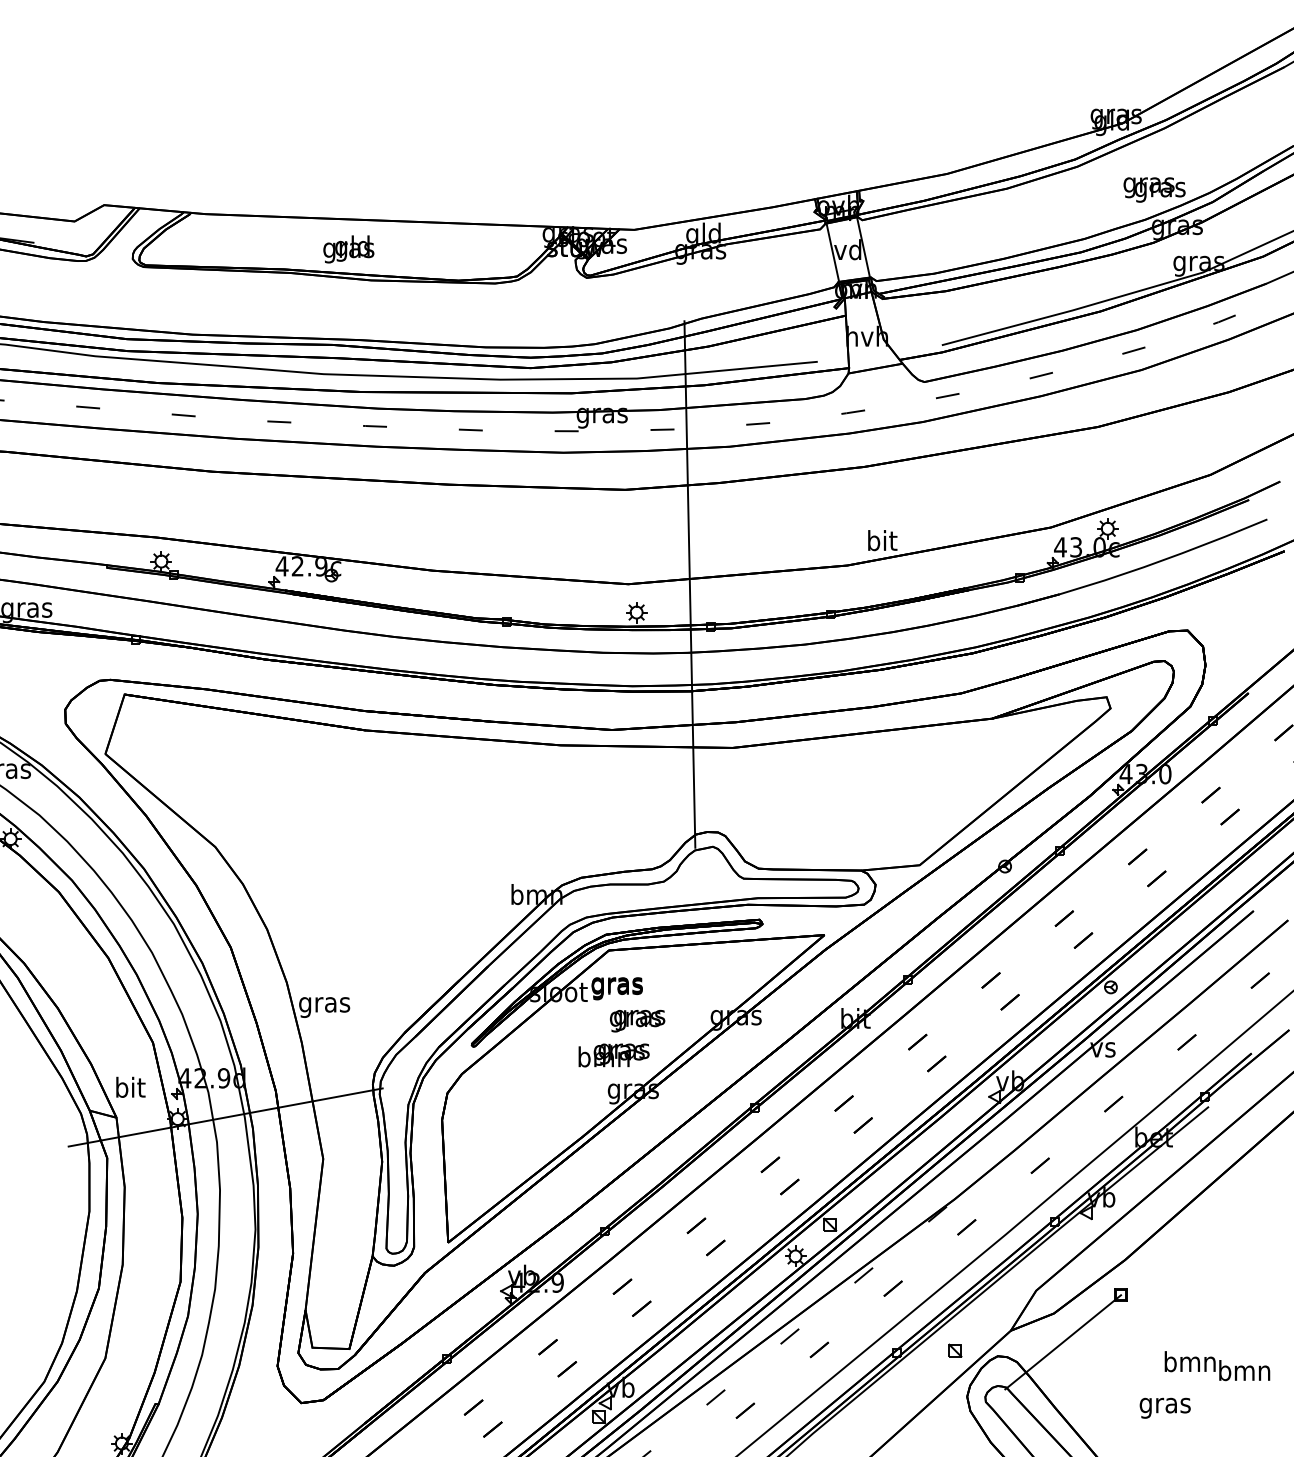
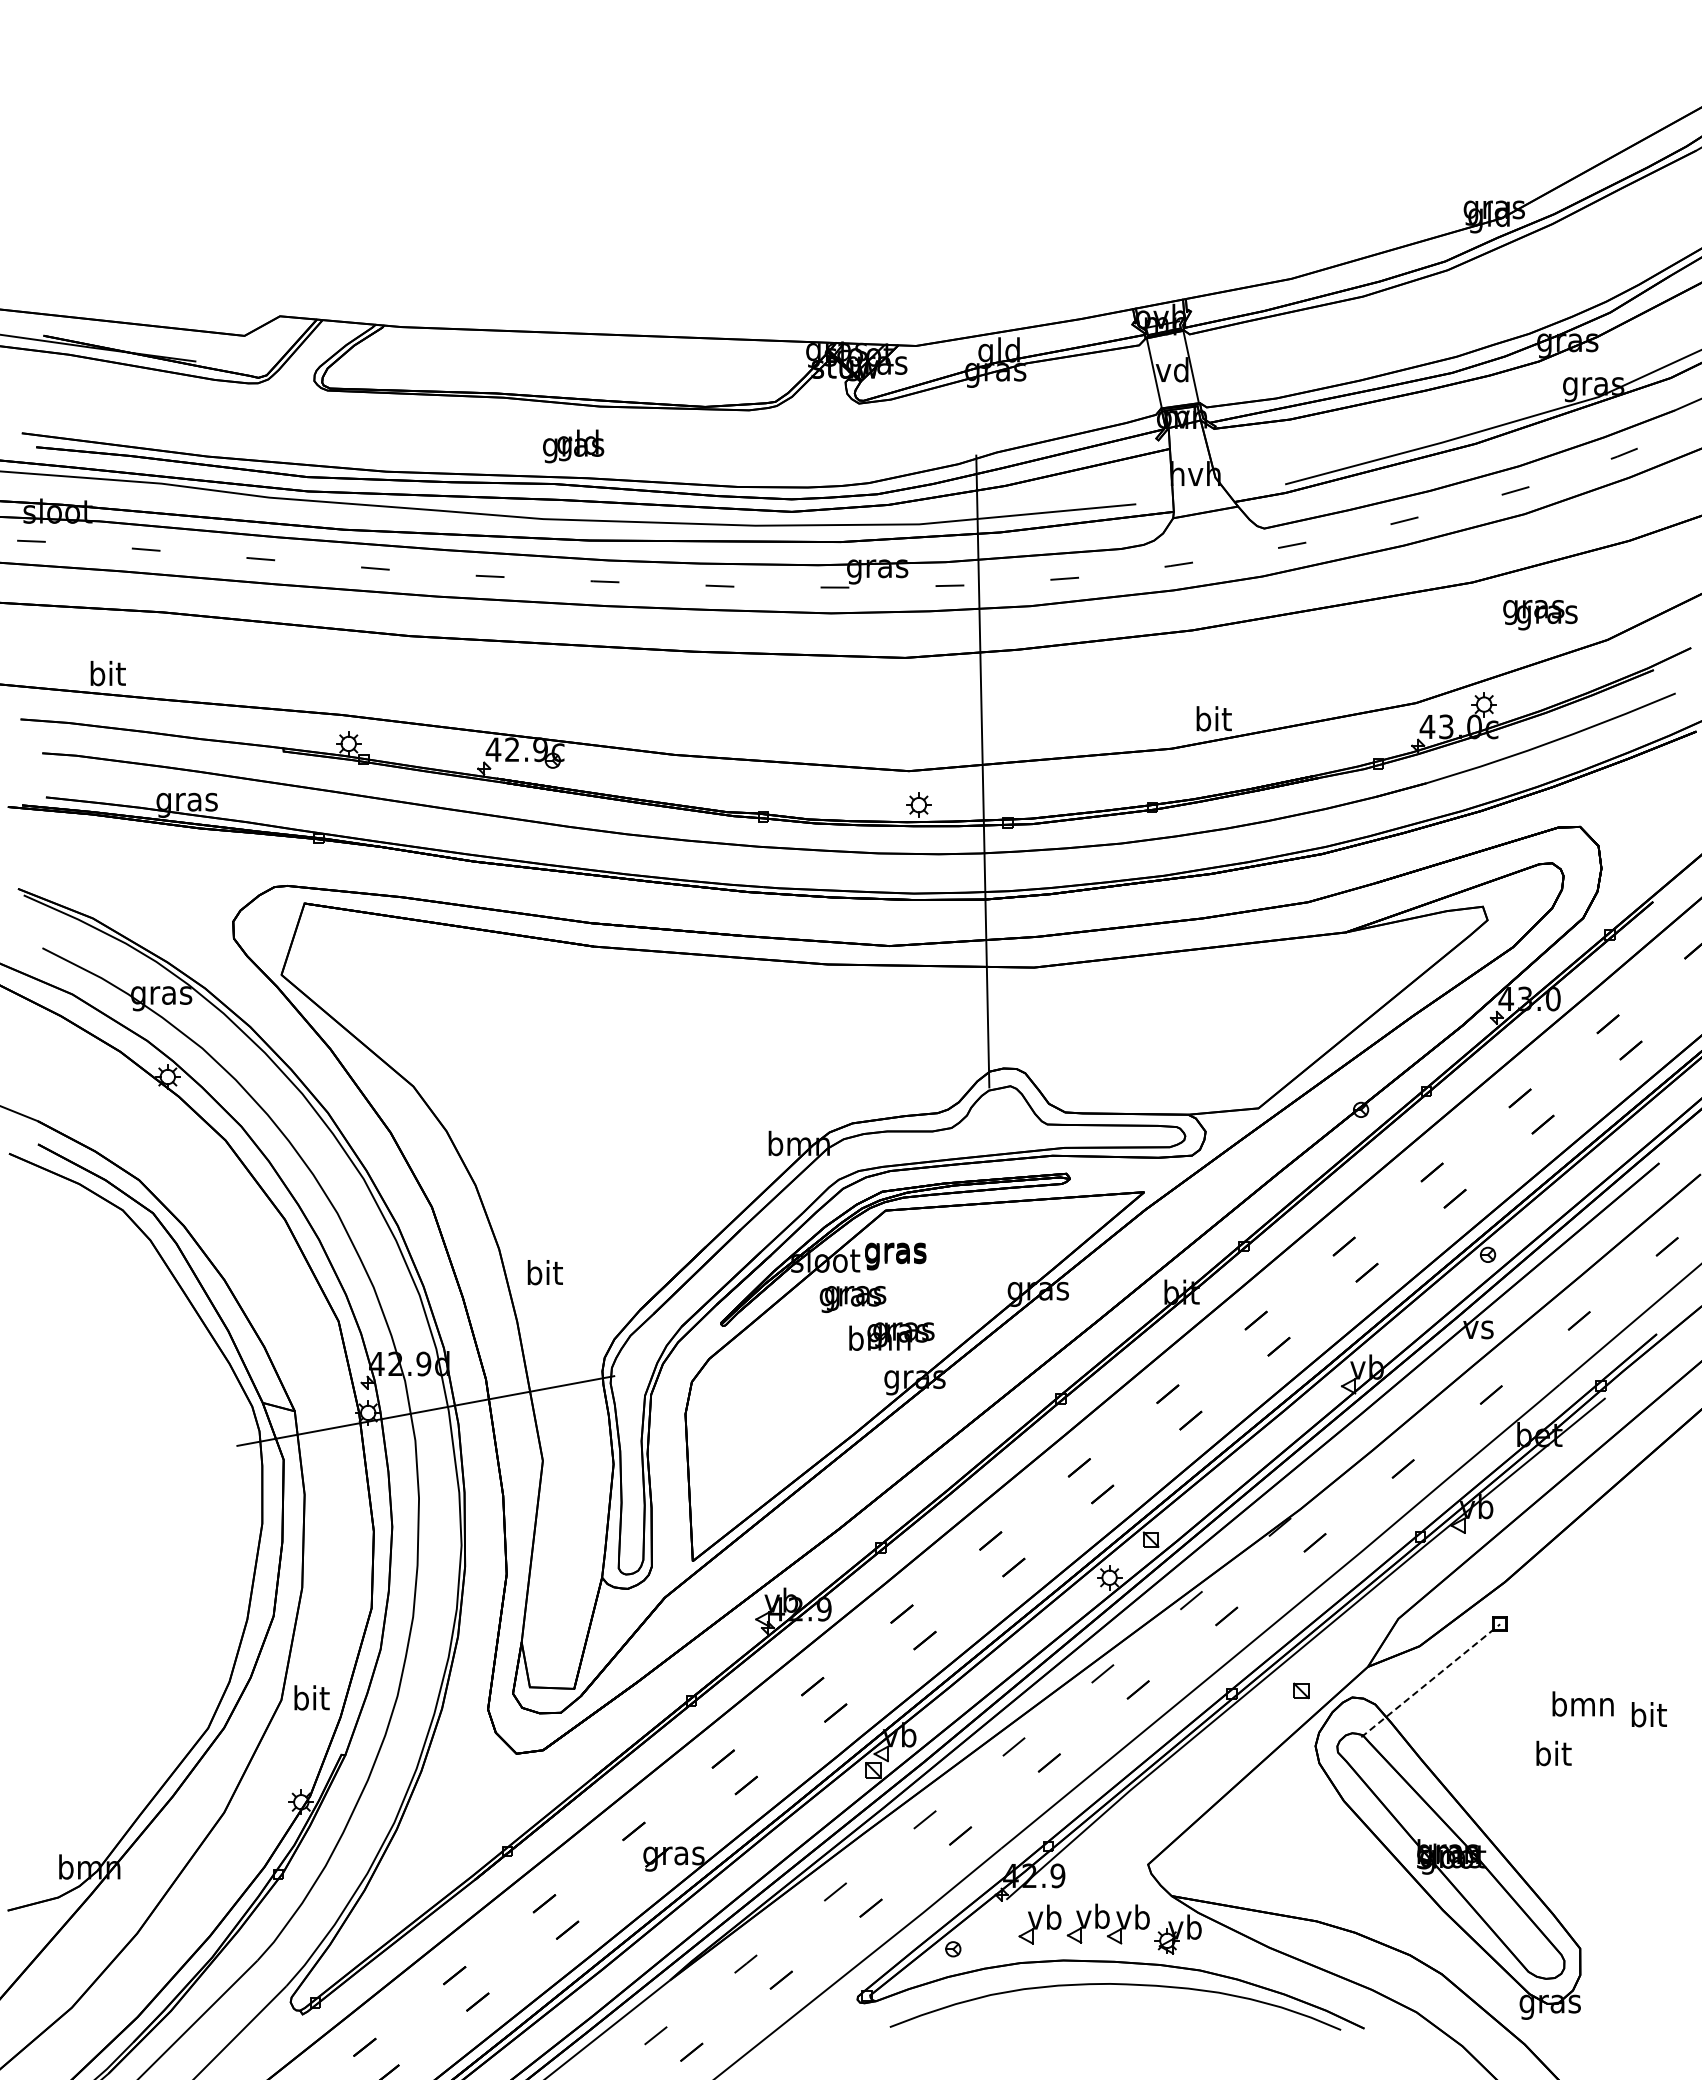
text: (1154, 190) -> (1540, 615), moved
text: (348, 249) -> (573, 446), moved
text: (324, 1004) -> (544, 1275), gras -> bit
text: (637, 1021) -> (852, 1299), moved
text: (130, 1087) -> (311, 1697), moved
line: (1063, 1342) -> (1431, 1680), solid -> dashed
text: (1244, 1370) -> (1648, 1714), bmn -> bit
text: (1164, 1405) -> (1552, 1756), gras -> bit

